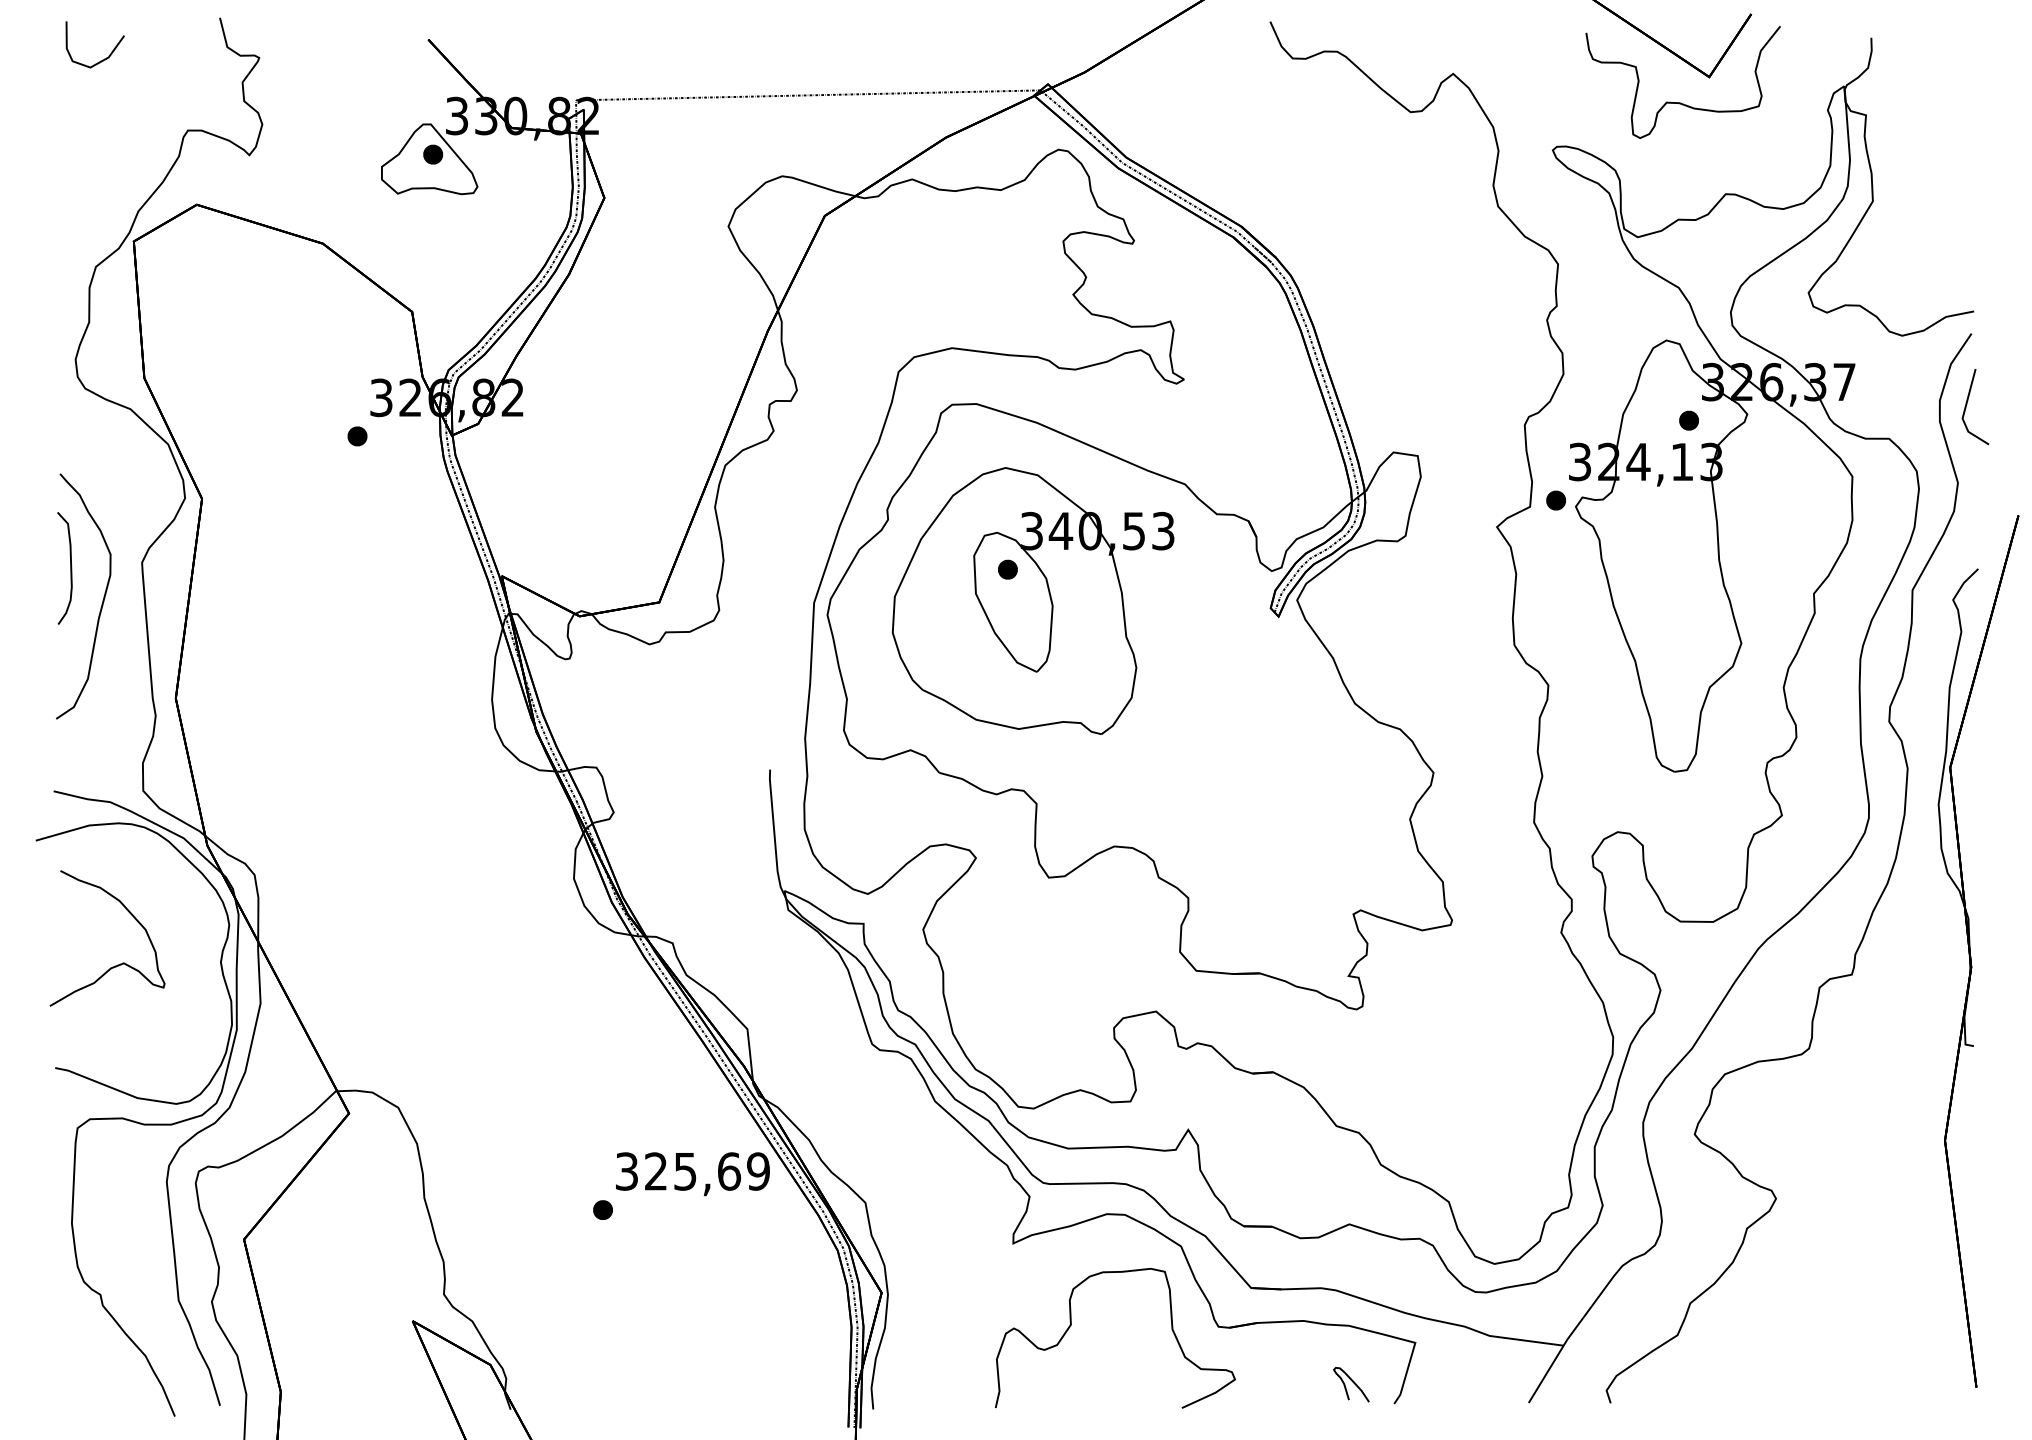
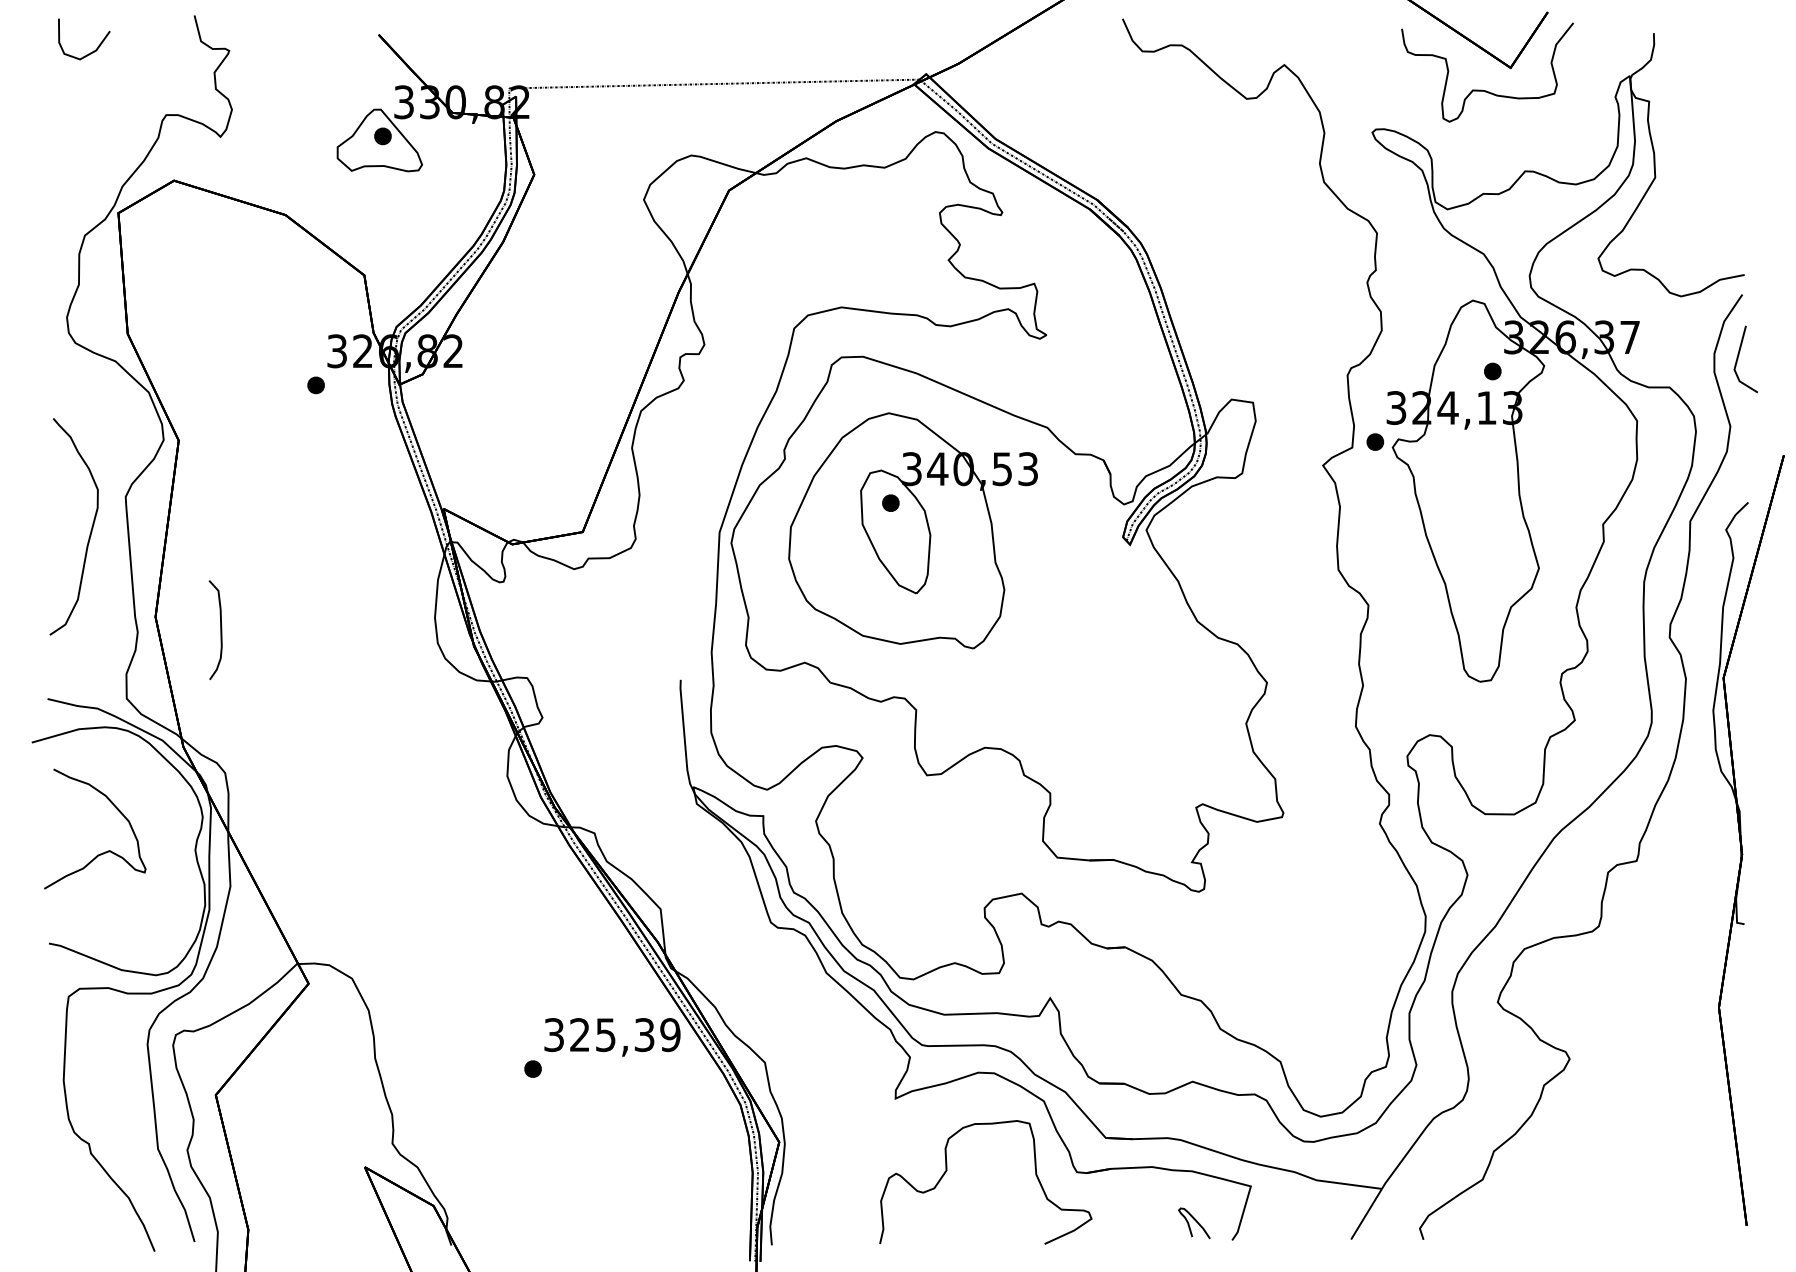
curve: (70, 568) -> (220, 630), moved
text: (729, 1171) -> (644, 1034), 325,69 -> 325,39

